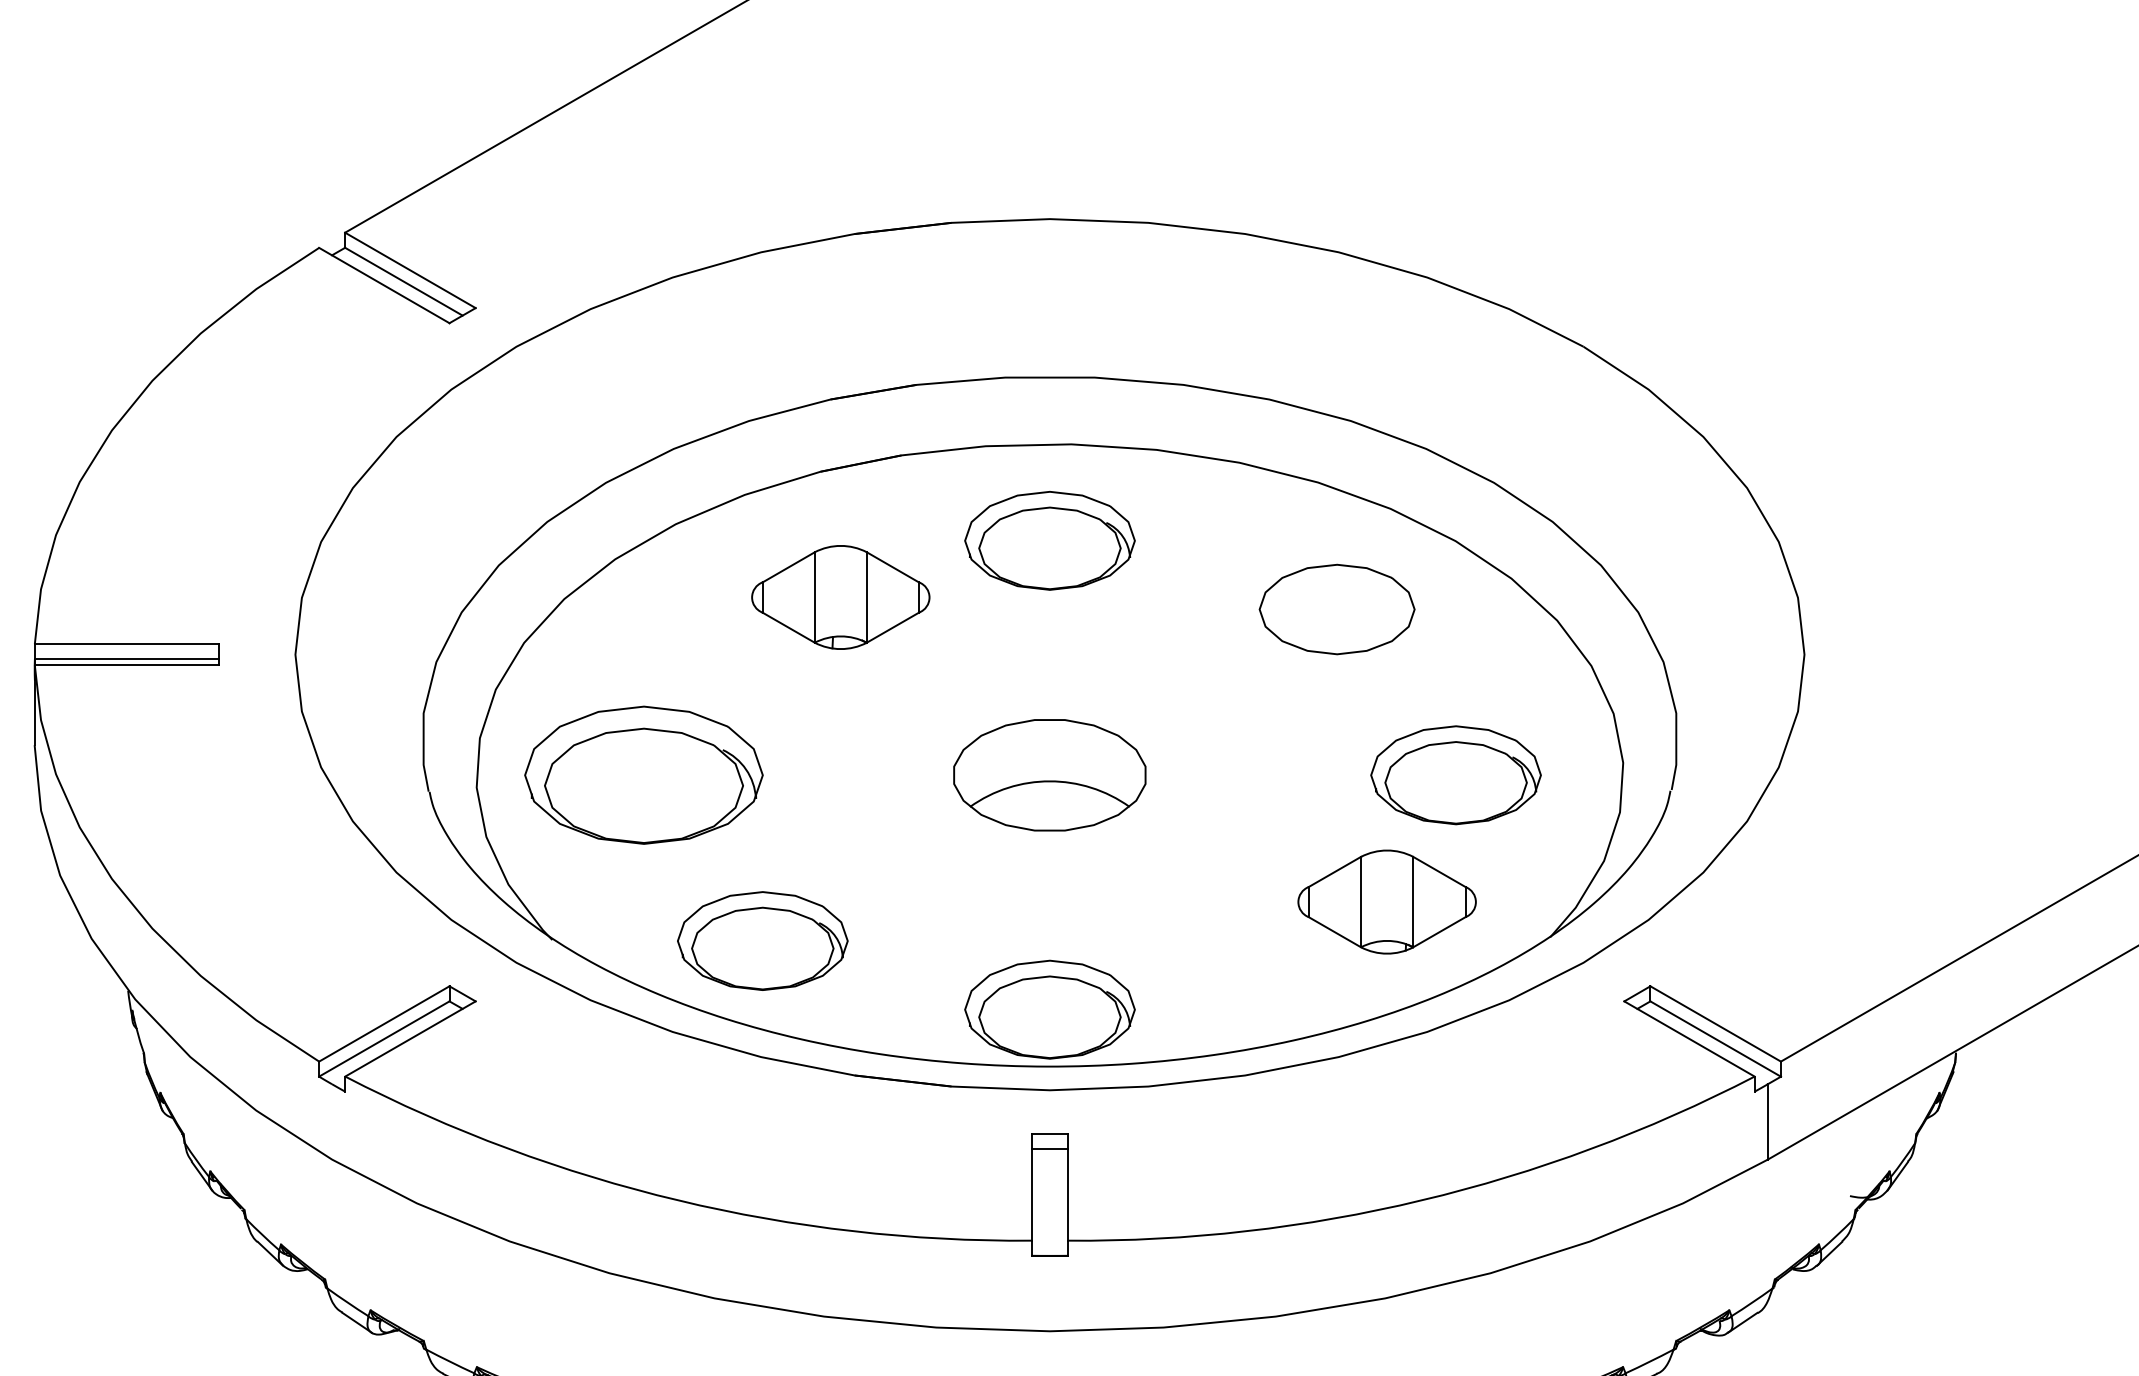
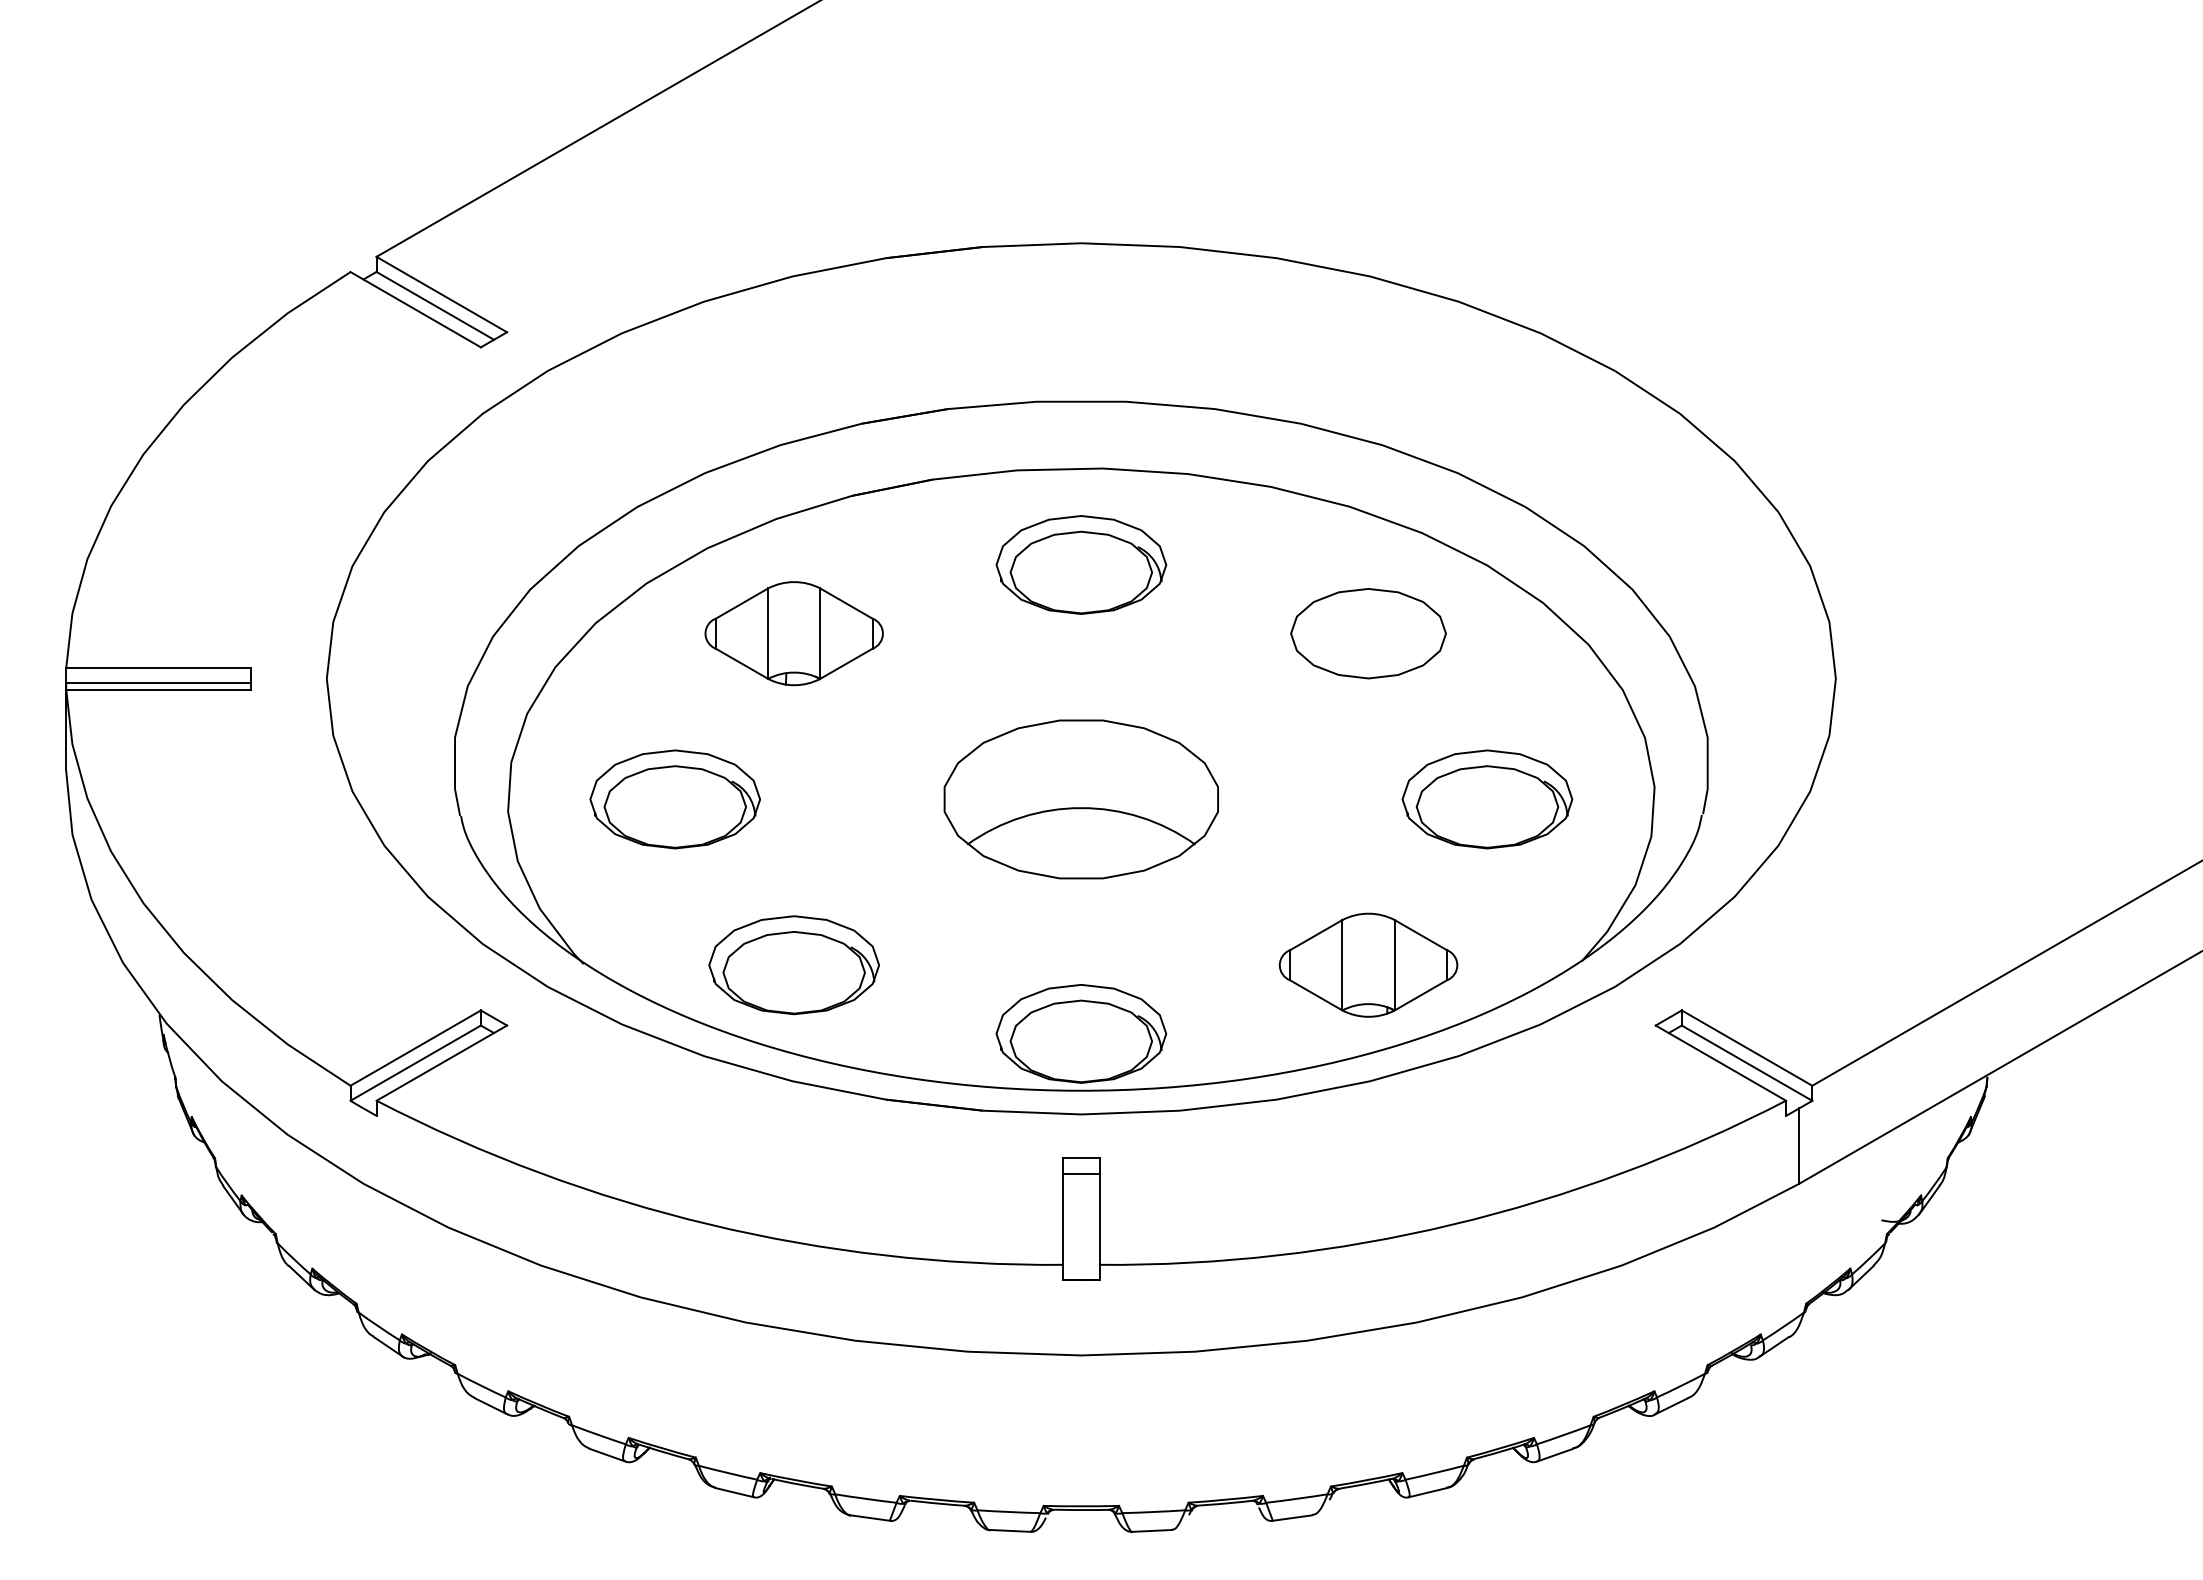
part: (840, 597) -> (793, 633), moved
part: (643, 775) -> (674, 799), size x0.71
part: (1049, 775) -> (1080, 799), size x1.43
part: (1387, 901) -> (1368, 964), moved

